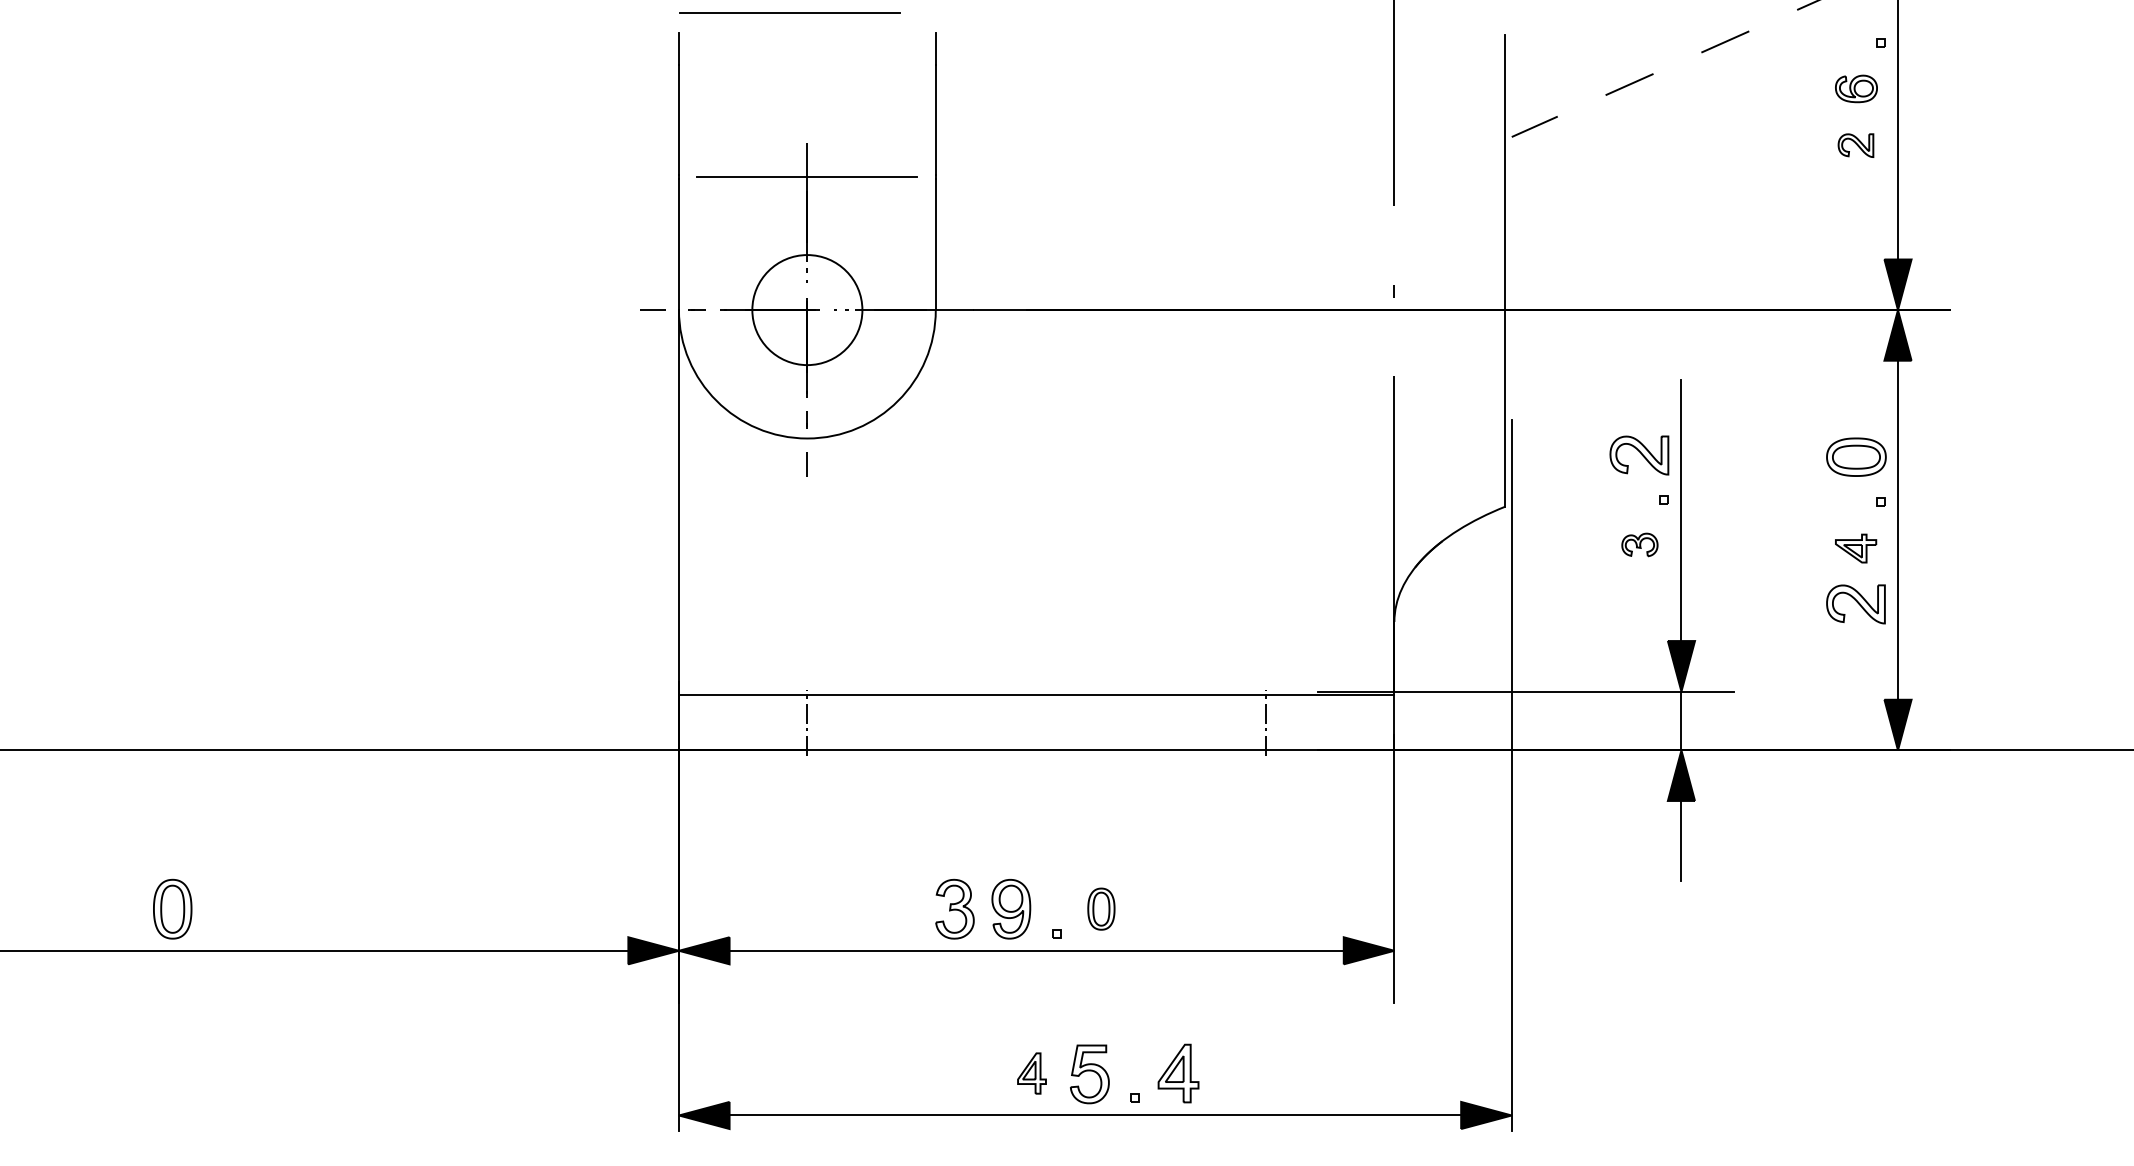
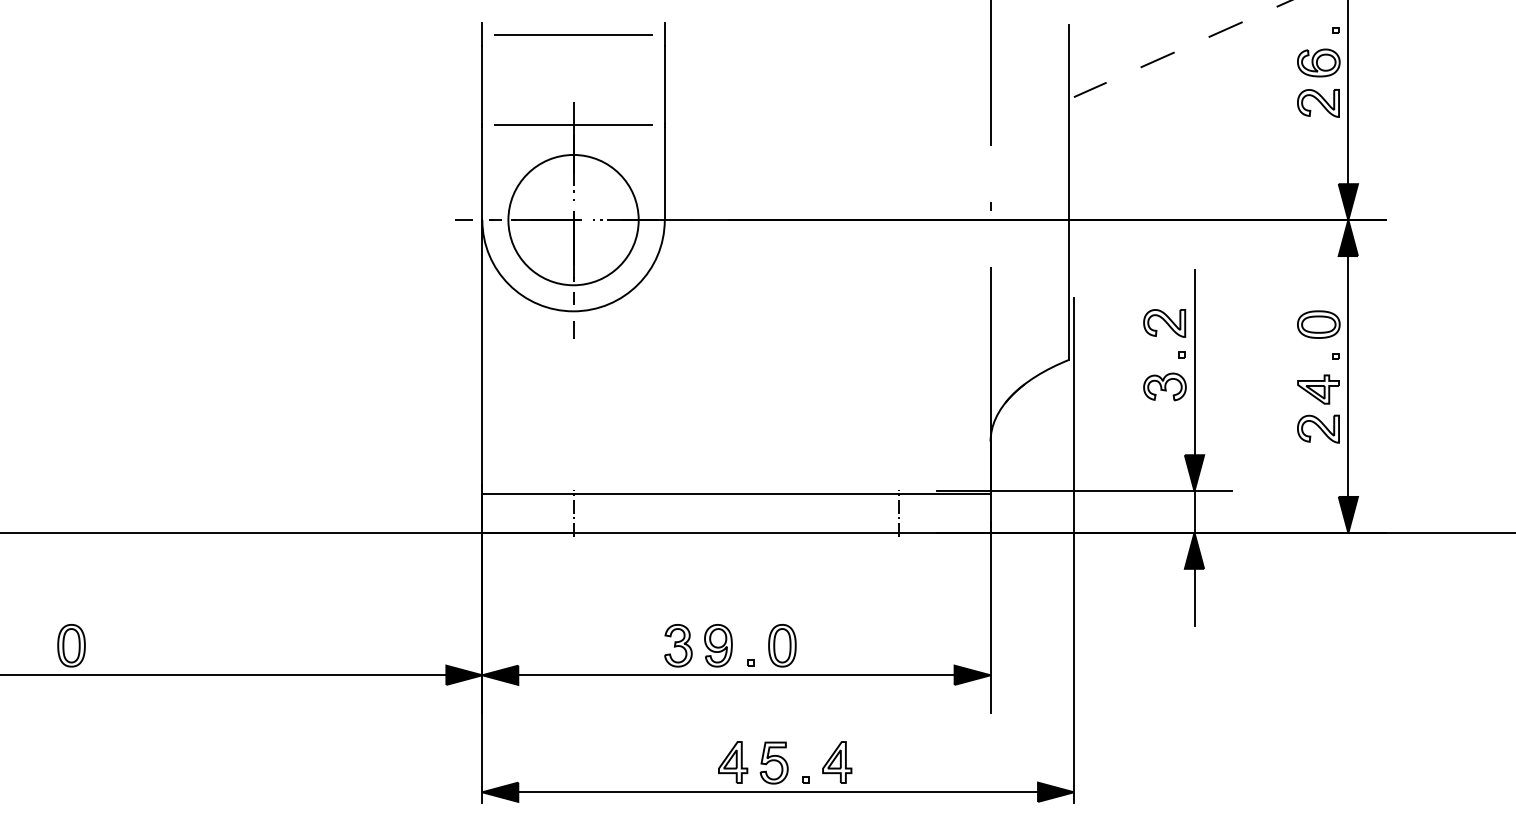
line: (789, 12) -> (572, 35), moved
part: (1856, 88) -> (1318, 62), size x1.43
part: (1855, 145) -> (1318, 103), size x1.67
circle: (807, 309) -> (573, 219), size x1.67
part: (1639, 544) -> (1164, 386), size x1.67
part: (1855, 548) -> (1318, 389), size x1.43
part: (172, 908) -> (71, 645), moved
part: (1101, 908) -> (782, 645), size x1.43
part: (1031, 1073) -> (732, 762), size x1.43

